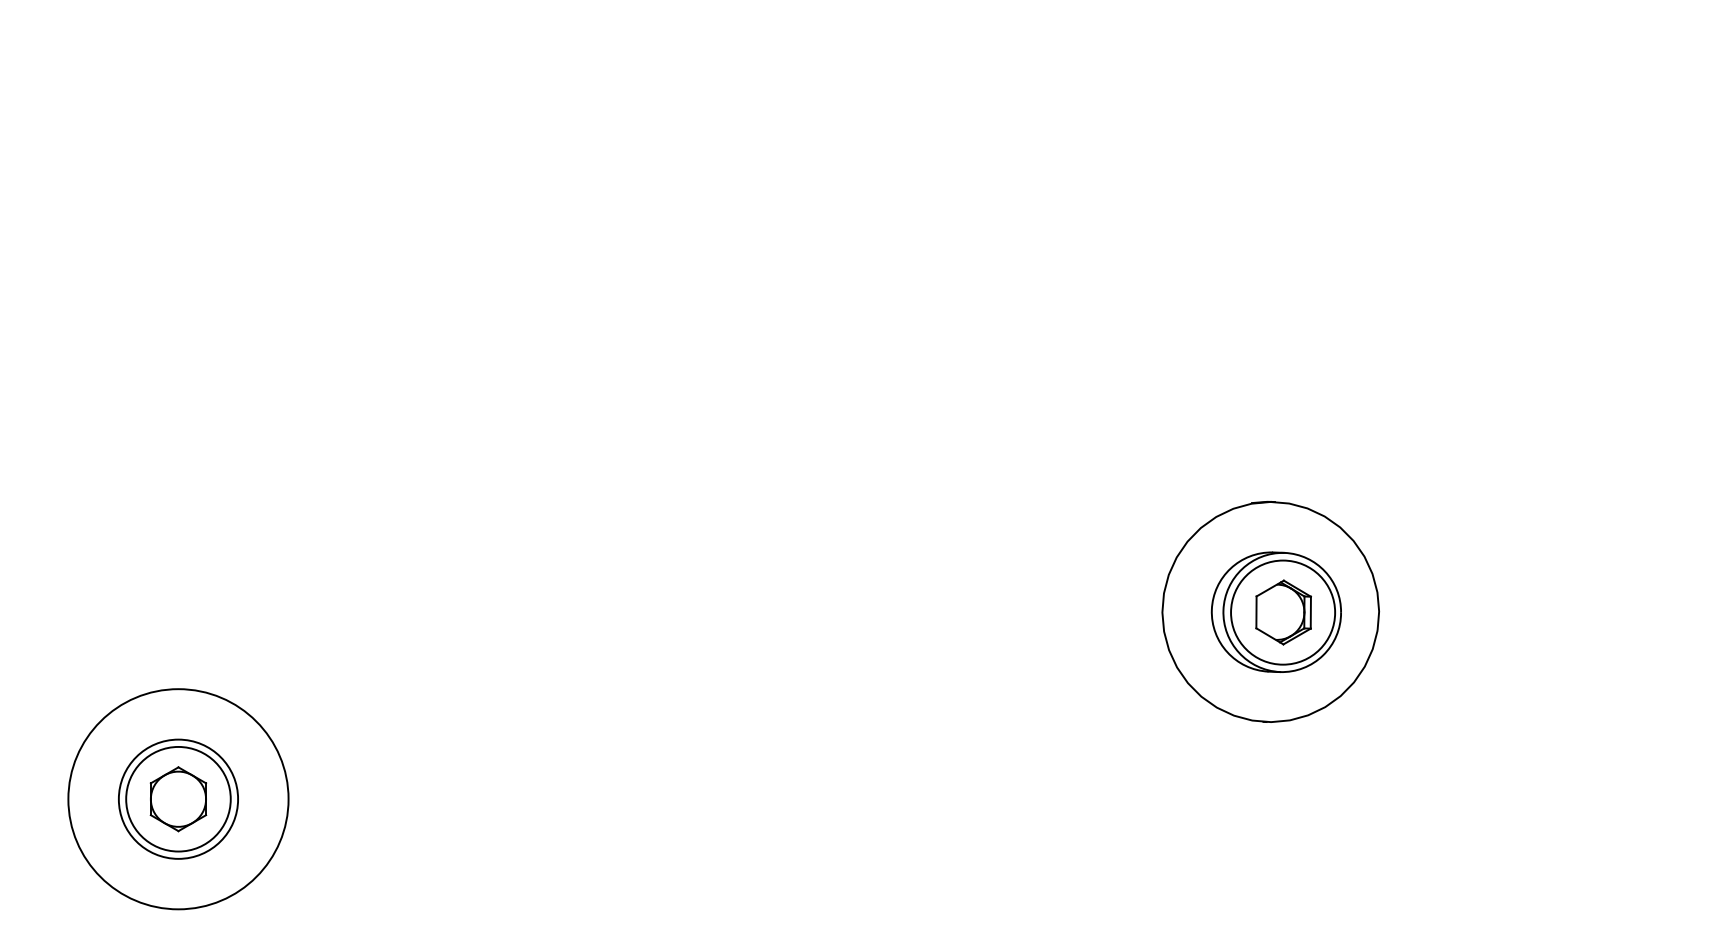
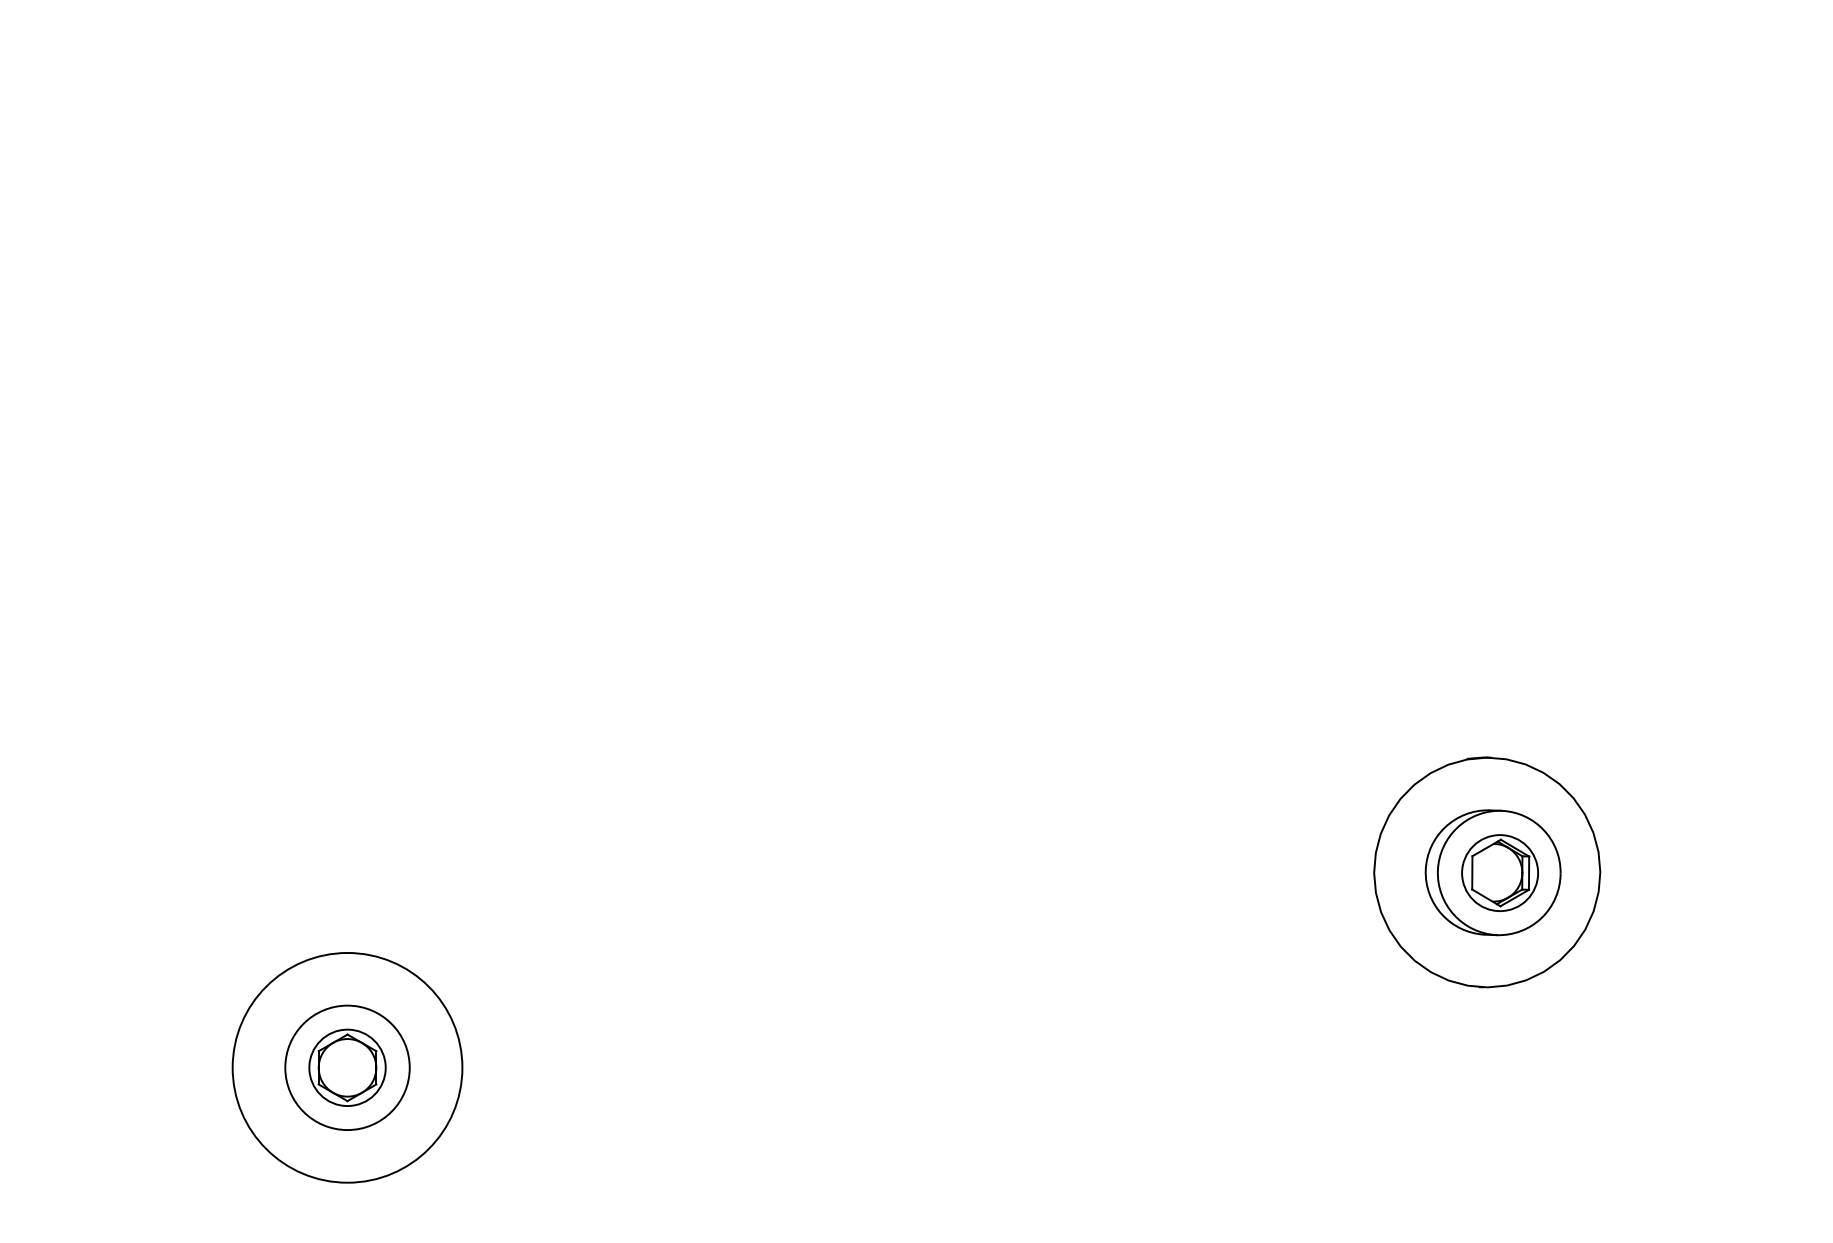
circle: (1282, 612) -> (1499, 872), size x0.7
circle: (178, 798) -> (347, 1067), size x0.7

